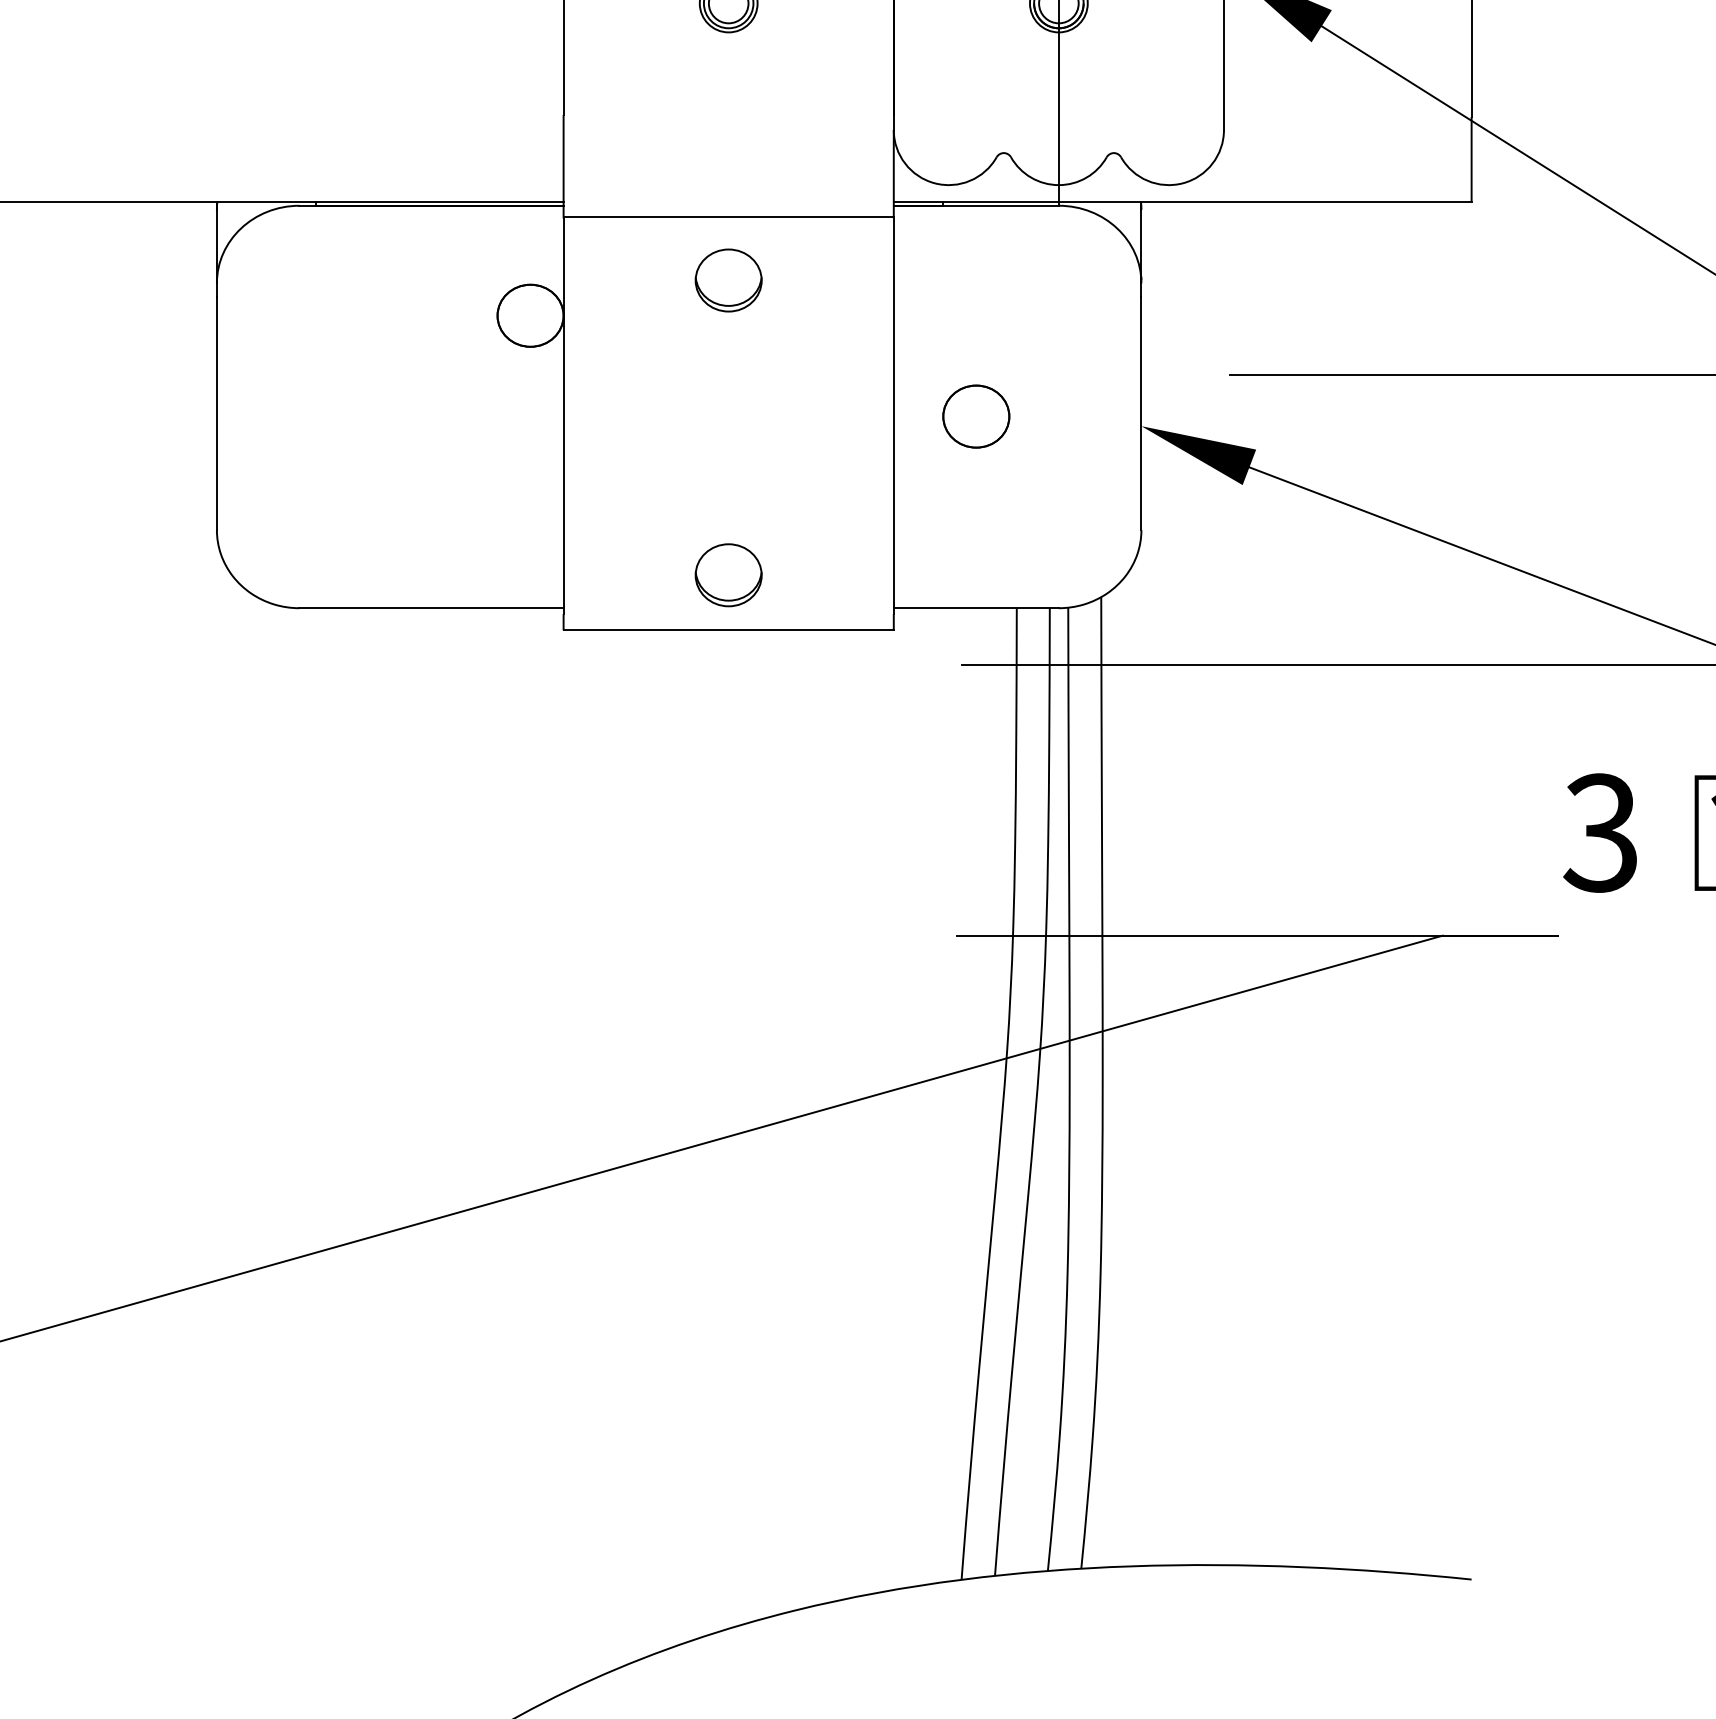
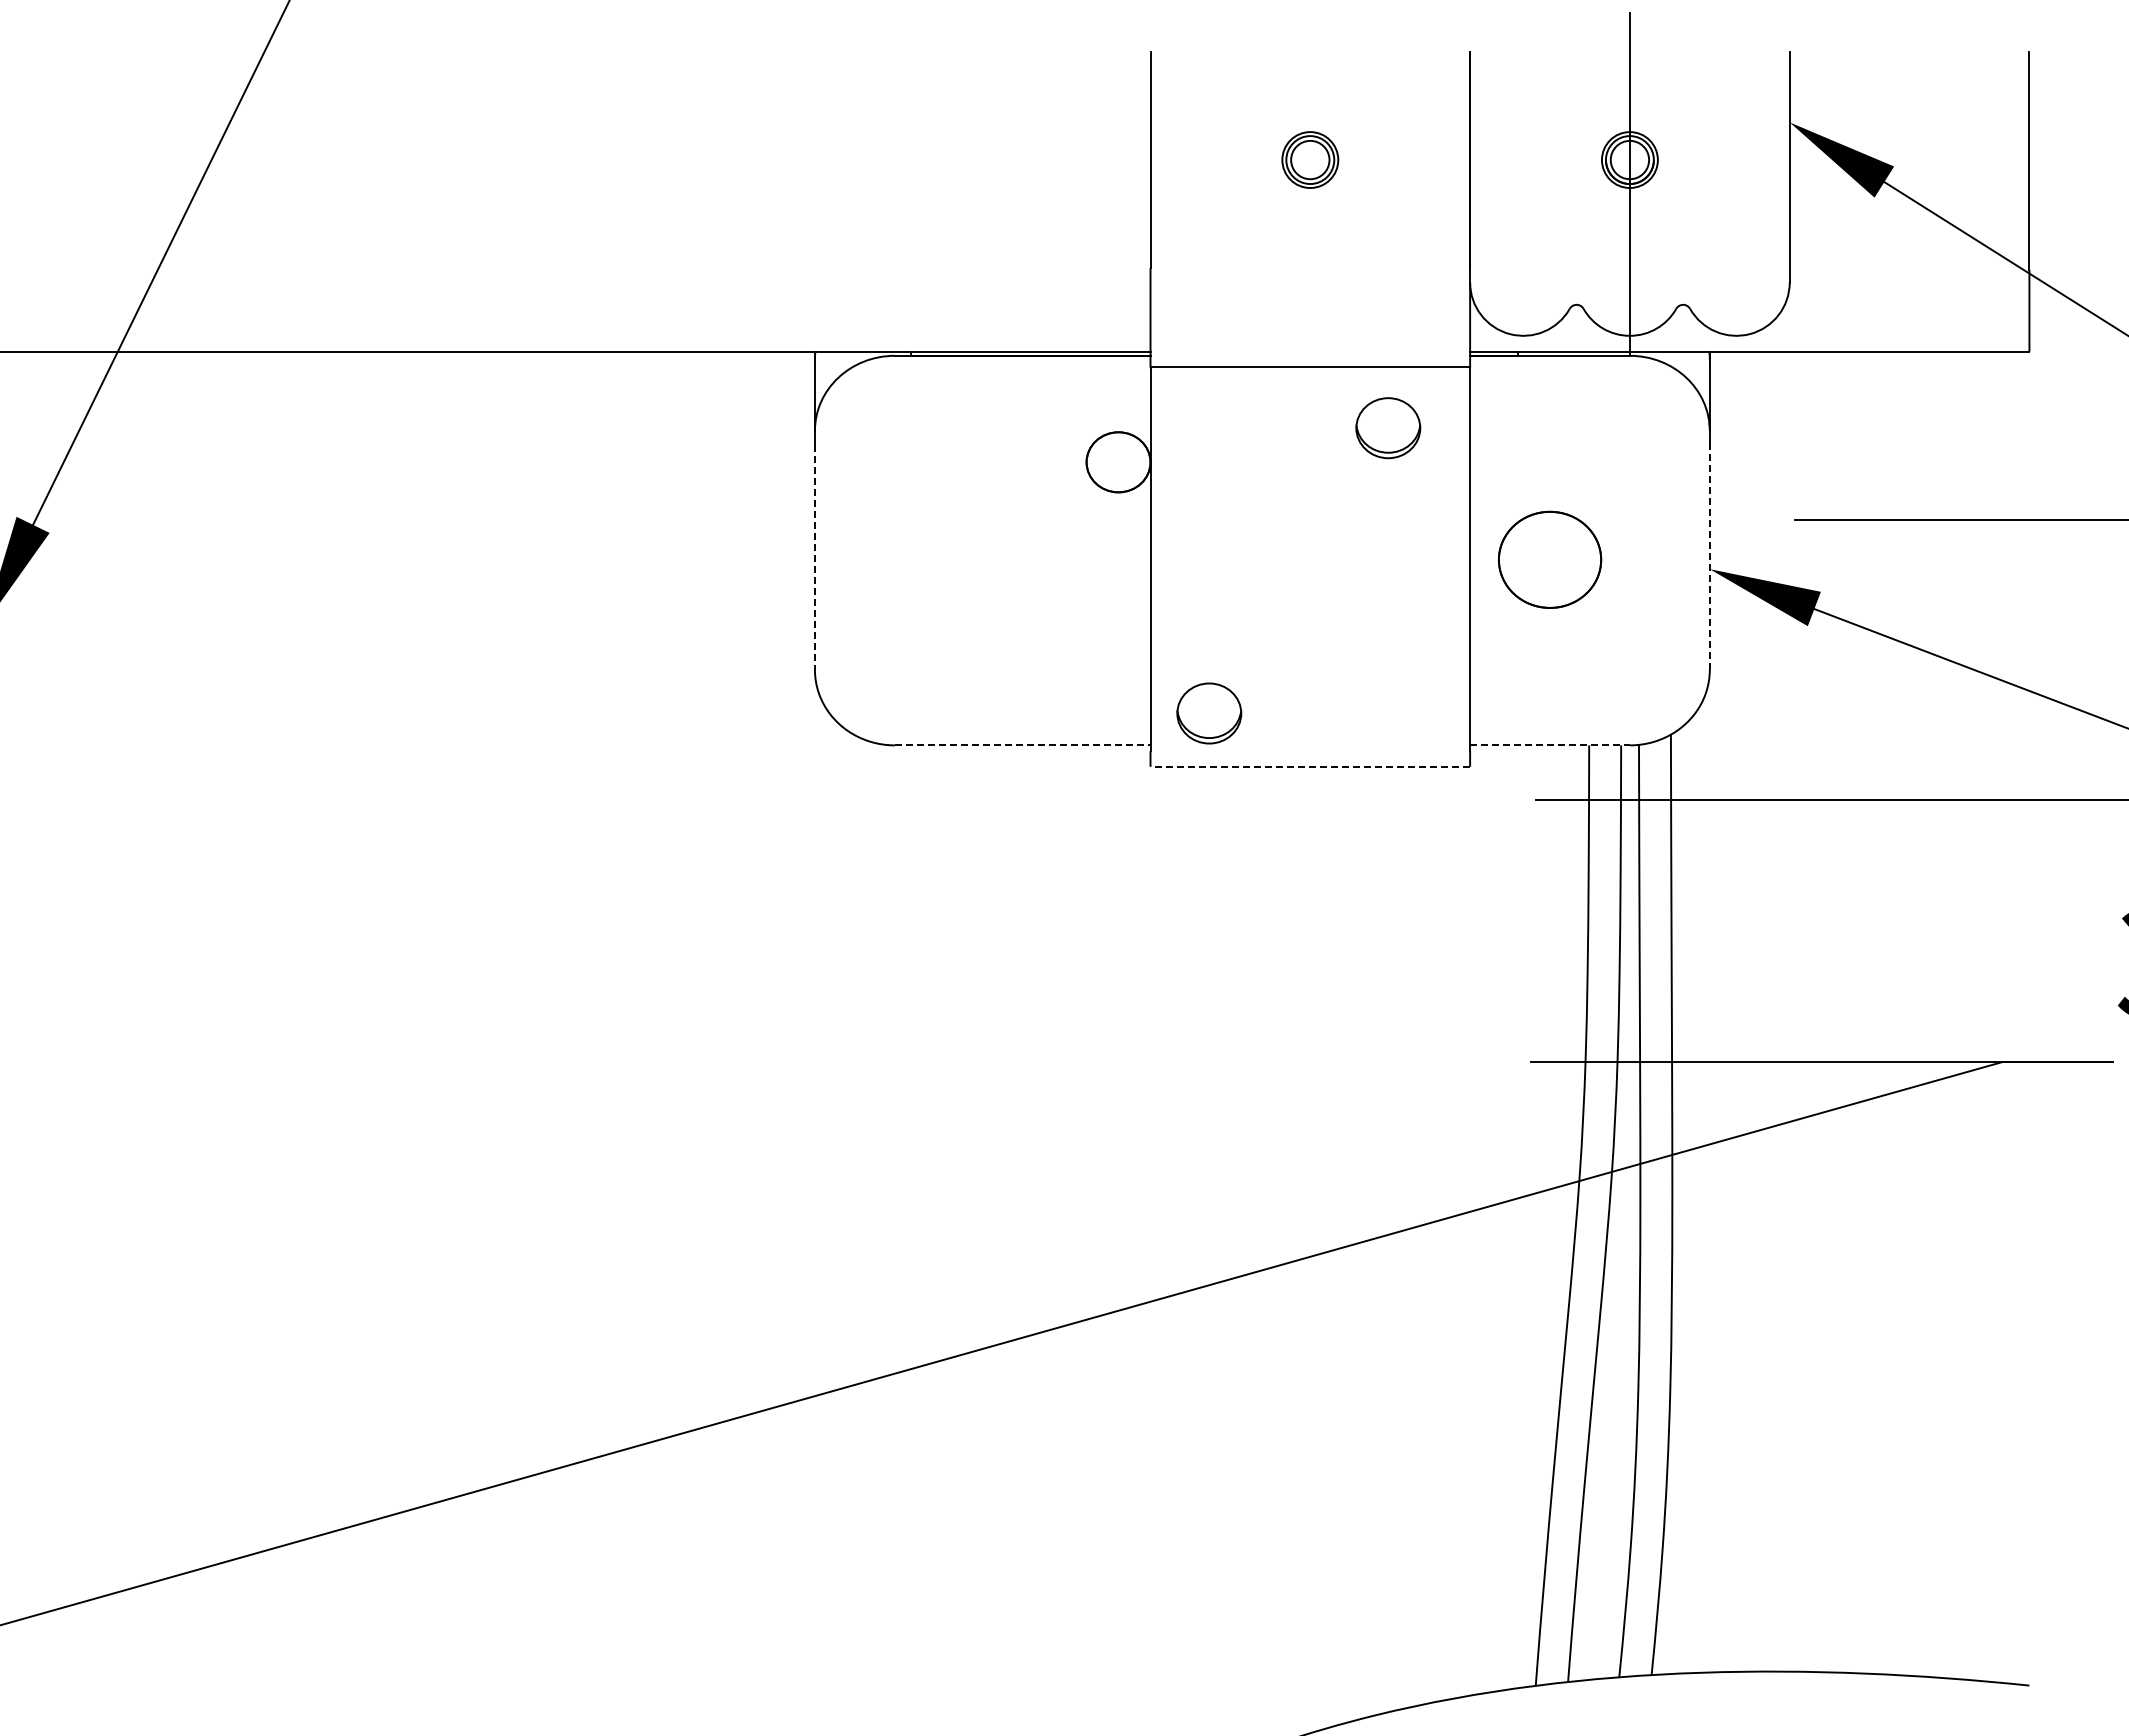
part: (728, 280) -> (1388, 428), moved
line: (216, 414) -> (814, 557), solid -> dashed
line: (1141, 414) -> (1709, 557), solid -> dashed
part: (975, 416) -> (1549, 559), size x1.6
part: (728, 575) -> (1209, 713), moved
line: (431, 608) -> (1022, 745), solid -> dashed
line: (976, 608) -> (1550, 745), solid -> dashed
line: (728, 630) -> (1310, 766), solid -> dashed

